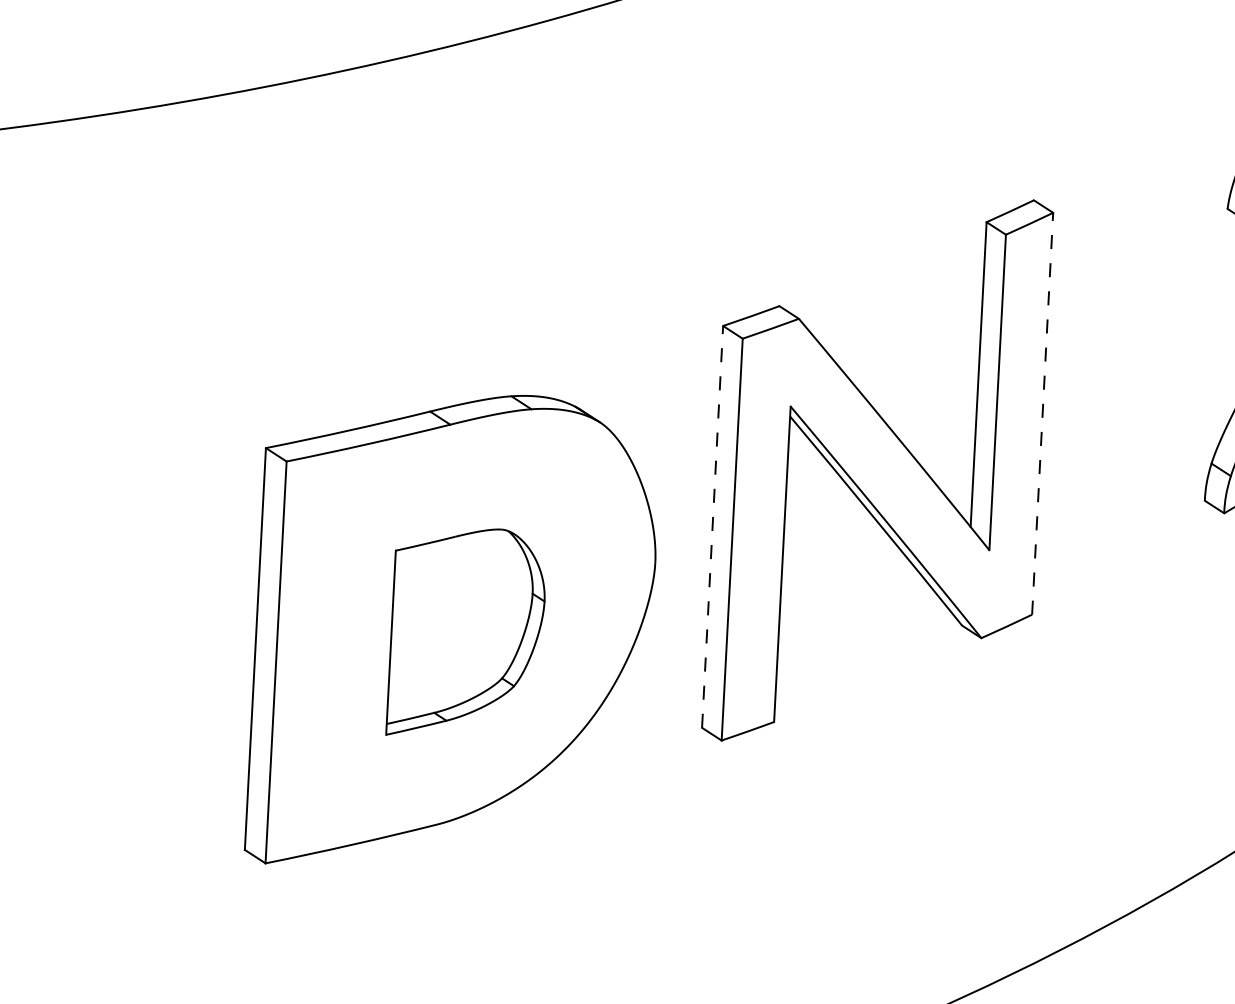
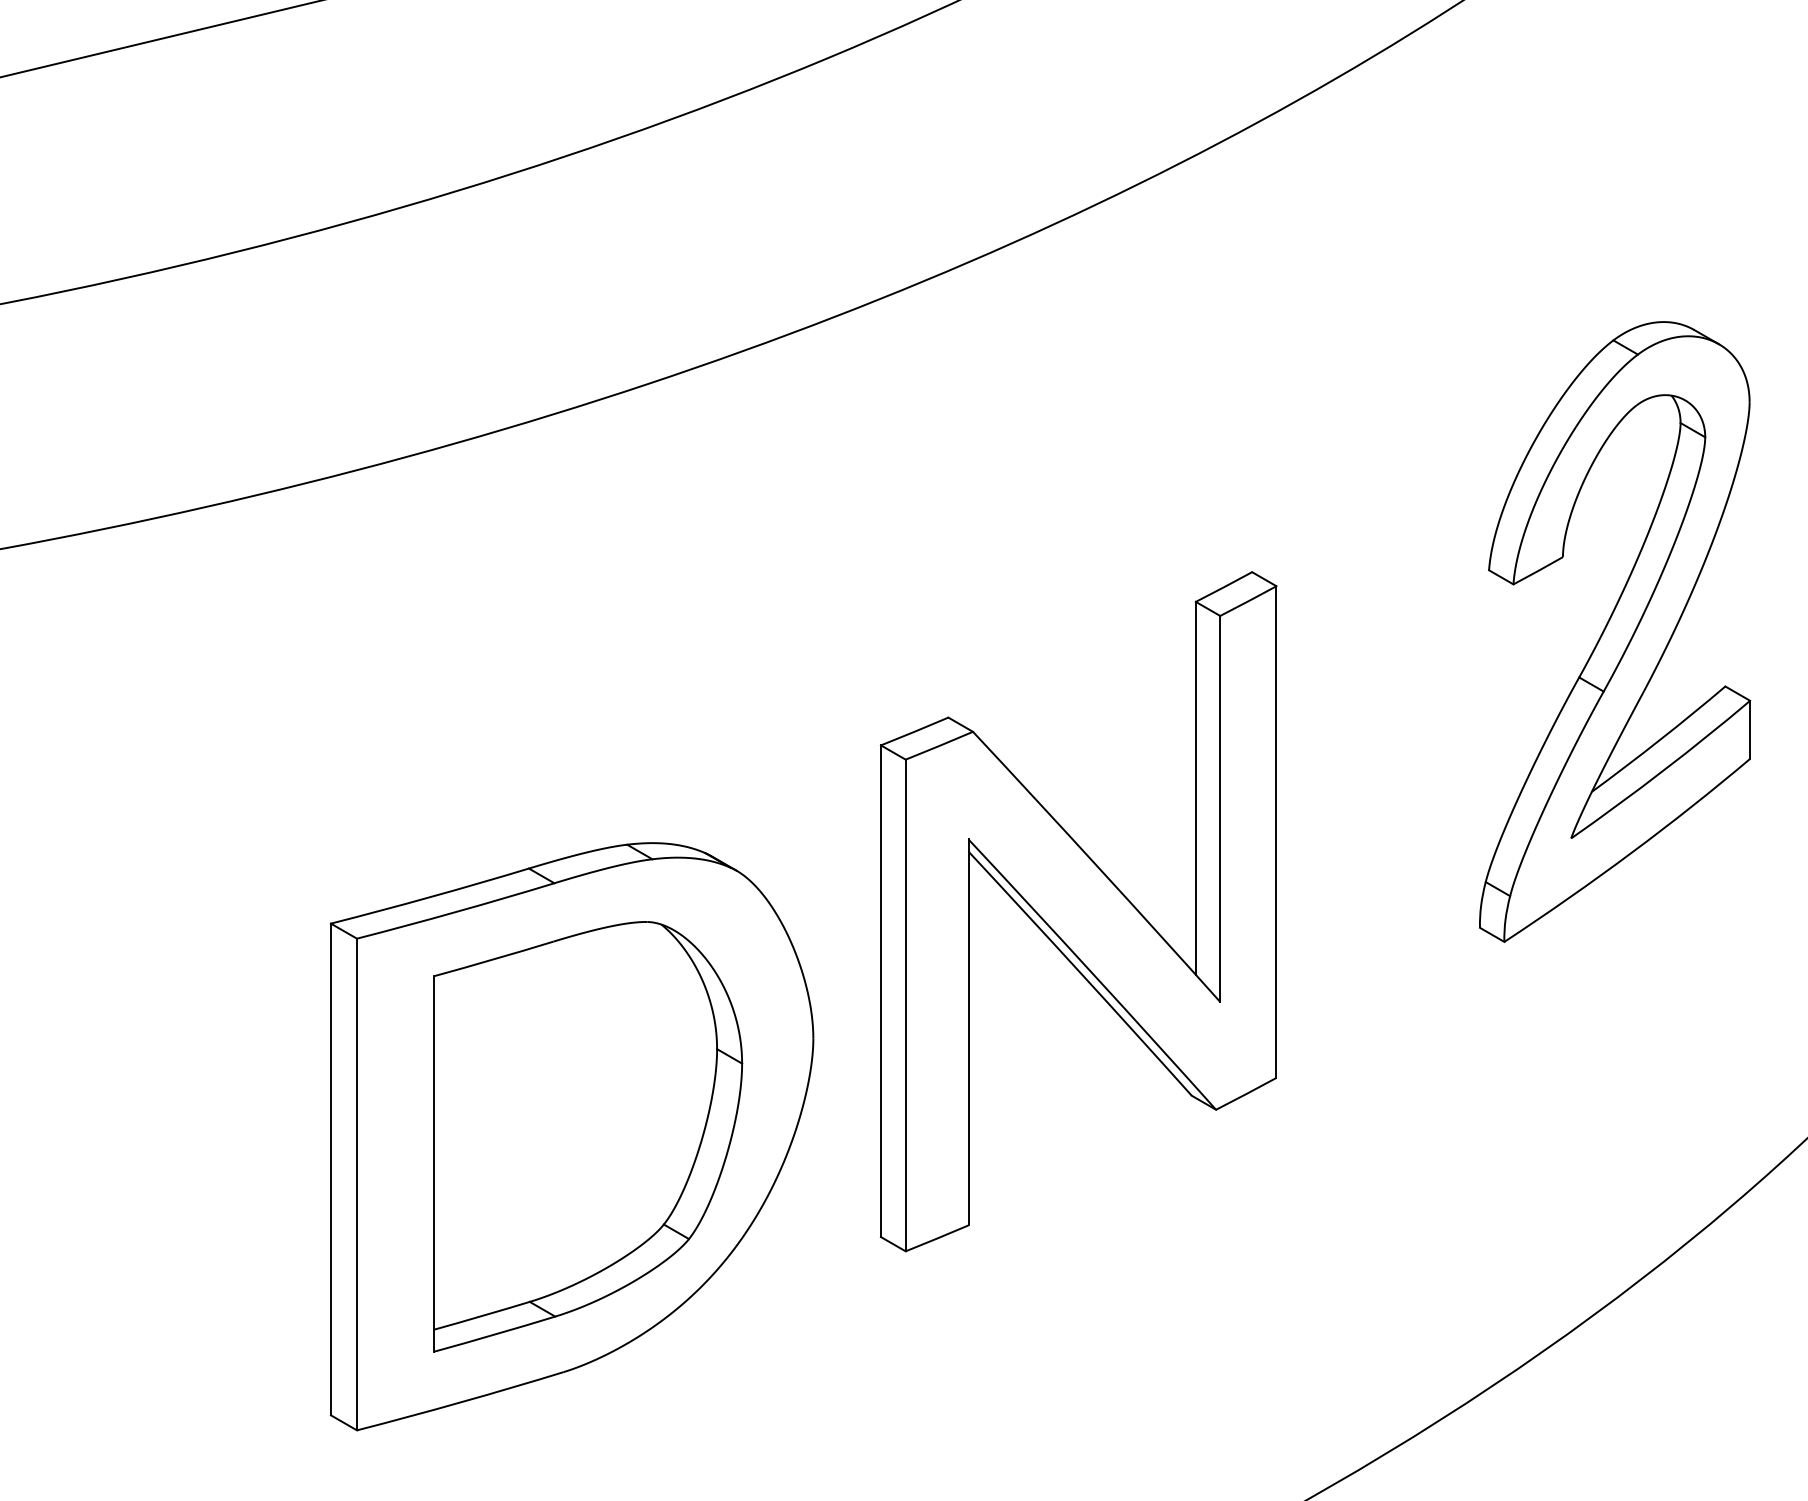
line: (1042, 414) -> (1276, 832), dashed -> solid
line: (712, 527) -> (880, 991), dashed -> solid
part: (467, 633) -> (588, 1136), size x1.67

